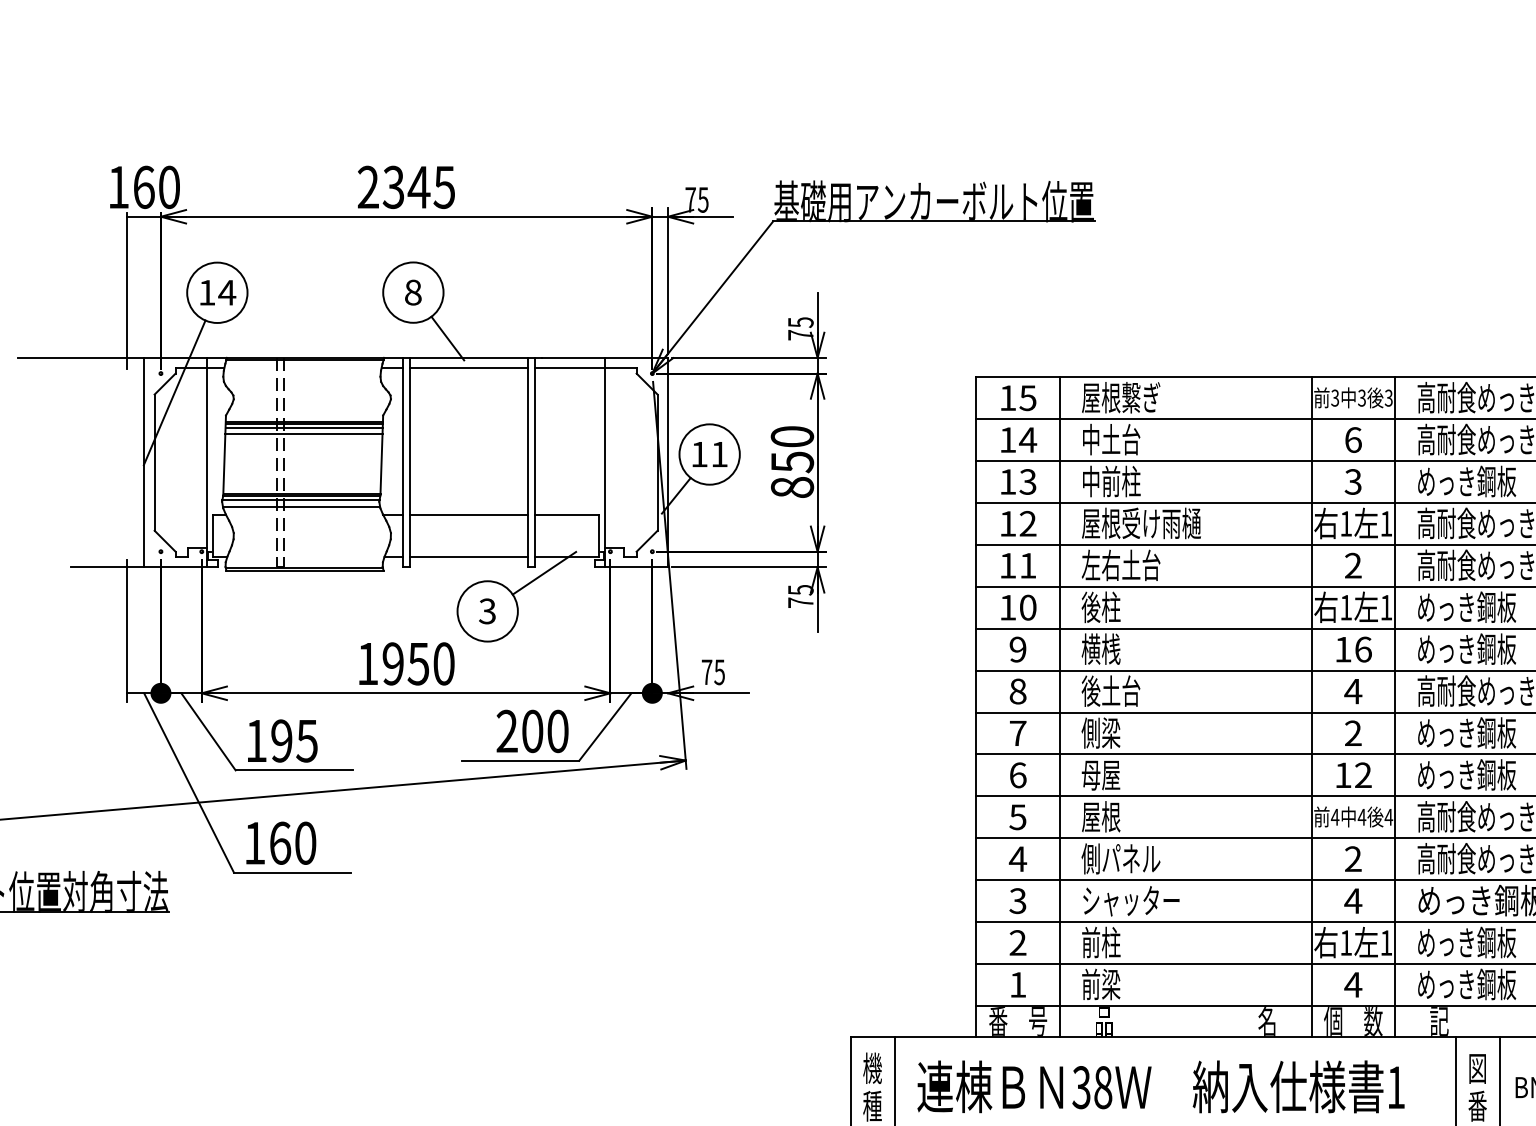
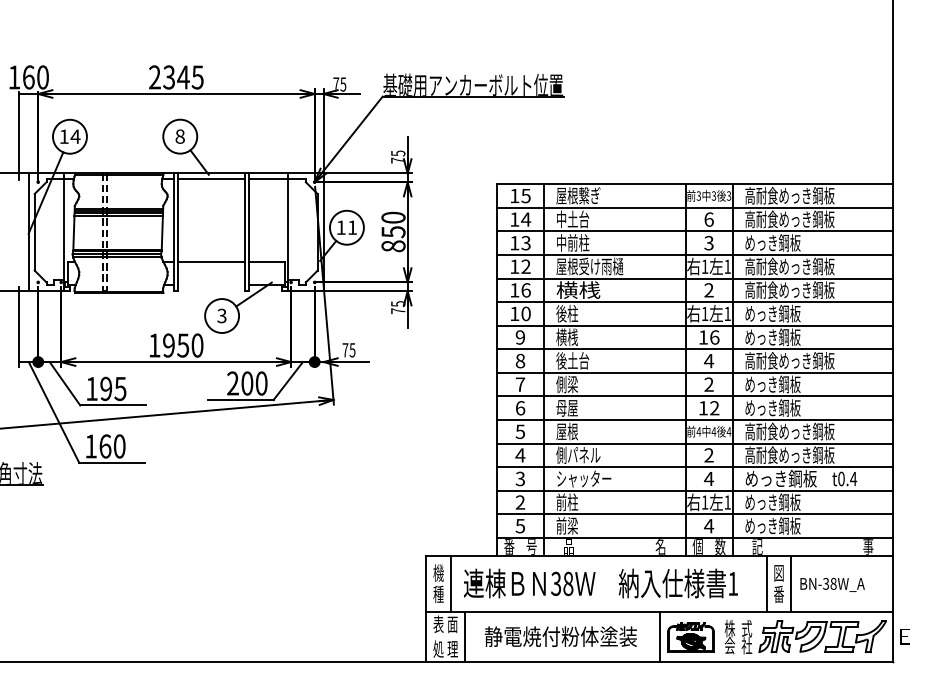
line: (468, 557) -> (211, 285), removed
text: (1121, 564) -> (578, 289), 左右土台 -> 横桟
text: (1027, 566) -> (525, 290), 11 -> 16
text: (1016, 985) -> (519, 526), 1 -> 5

